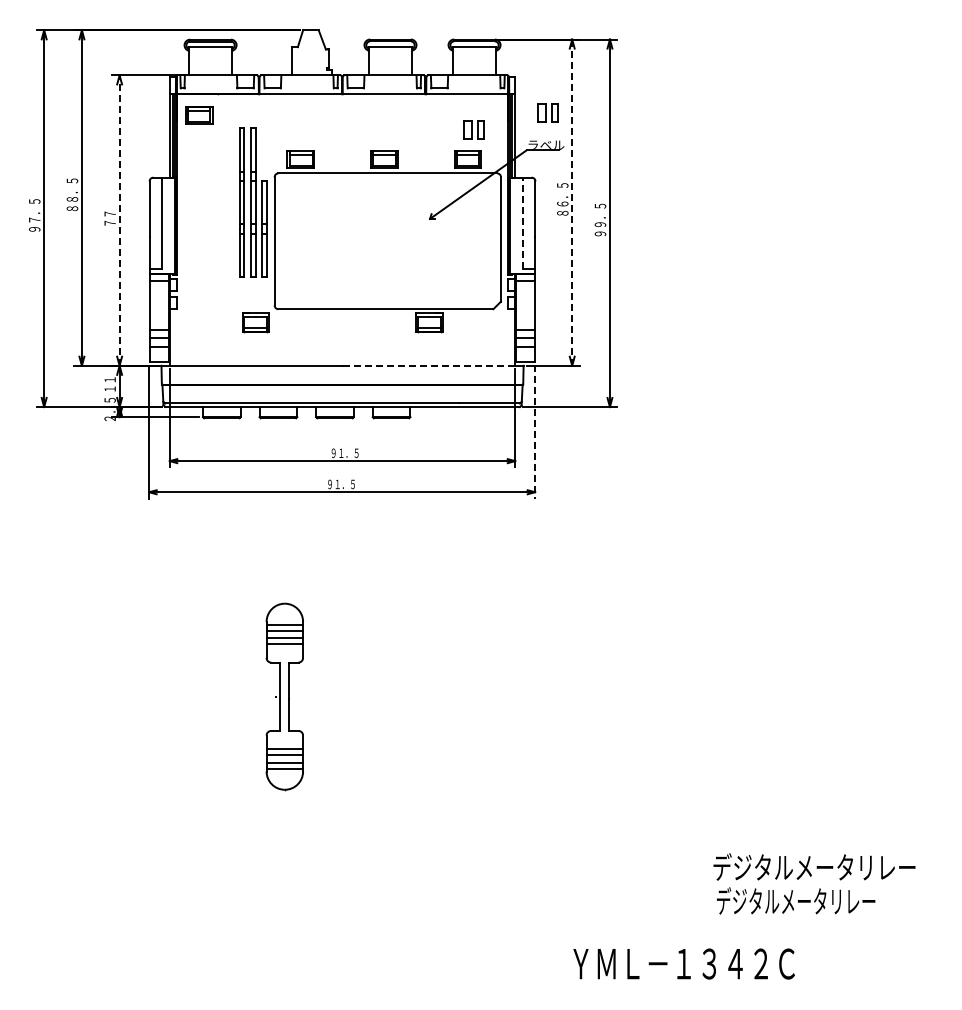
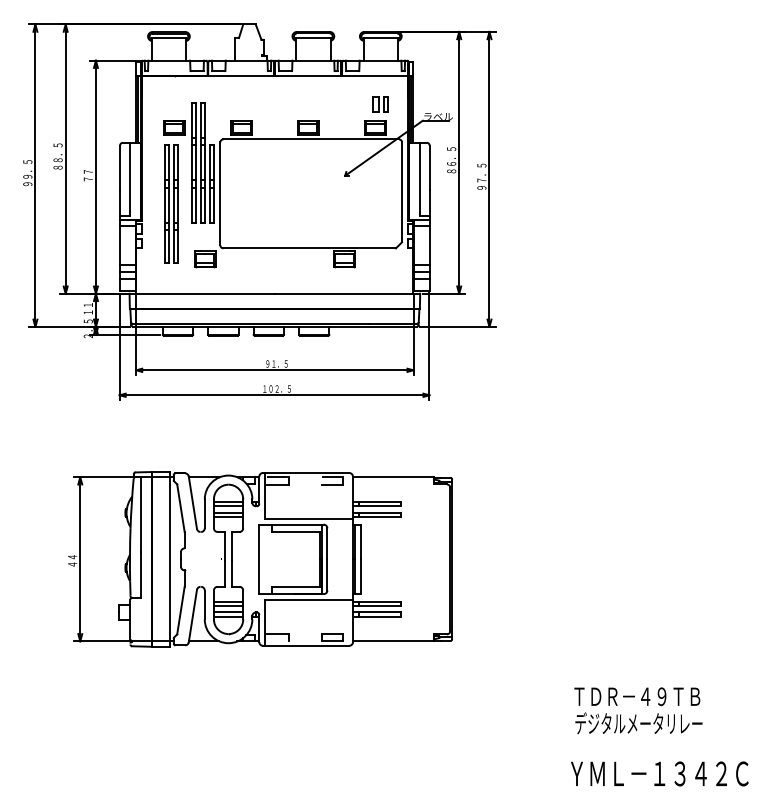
part: (547, 112) -> (439, 90), removed
part: (199, 115) -> (174, 128), moved
line: (572, 202) -> (459, 162), dashed -> solid
text: (34, 219) -> (27, 176), ９７．５ -> ９９．５
line: (119, 220) -> (95, 177), dashed -> solid
line: (523, 222) -> (420, 178), dashed -> solid
text: (600, 224) -> (481, 180), ９９．５ -> ９７．５
part: (213, 254) -> (171, 204), added
line: (429, 365) -> (344, 293), dashed -> solid
line: (535, 431) -> (429, 346), dashed -> solid
text: (345, 484) -> (277, 389), ９１．５ -> １０２．５
part: (324, 696) -> (260, 559), added
text: (814, 866) -> (653, 695), デジタルメータリレー -> ＴＤＲ－４９ＴＢ
text: (683, 963) -> (659, 773), moved

